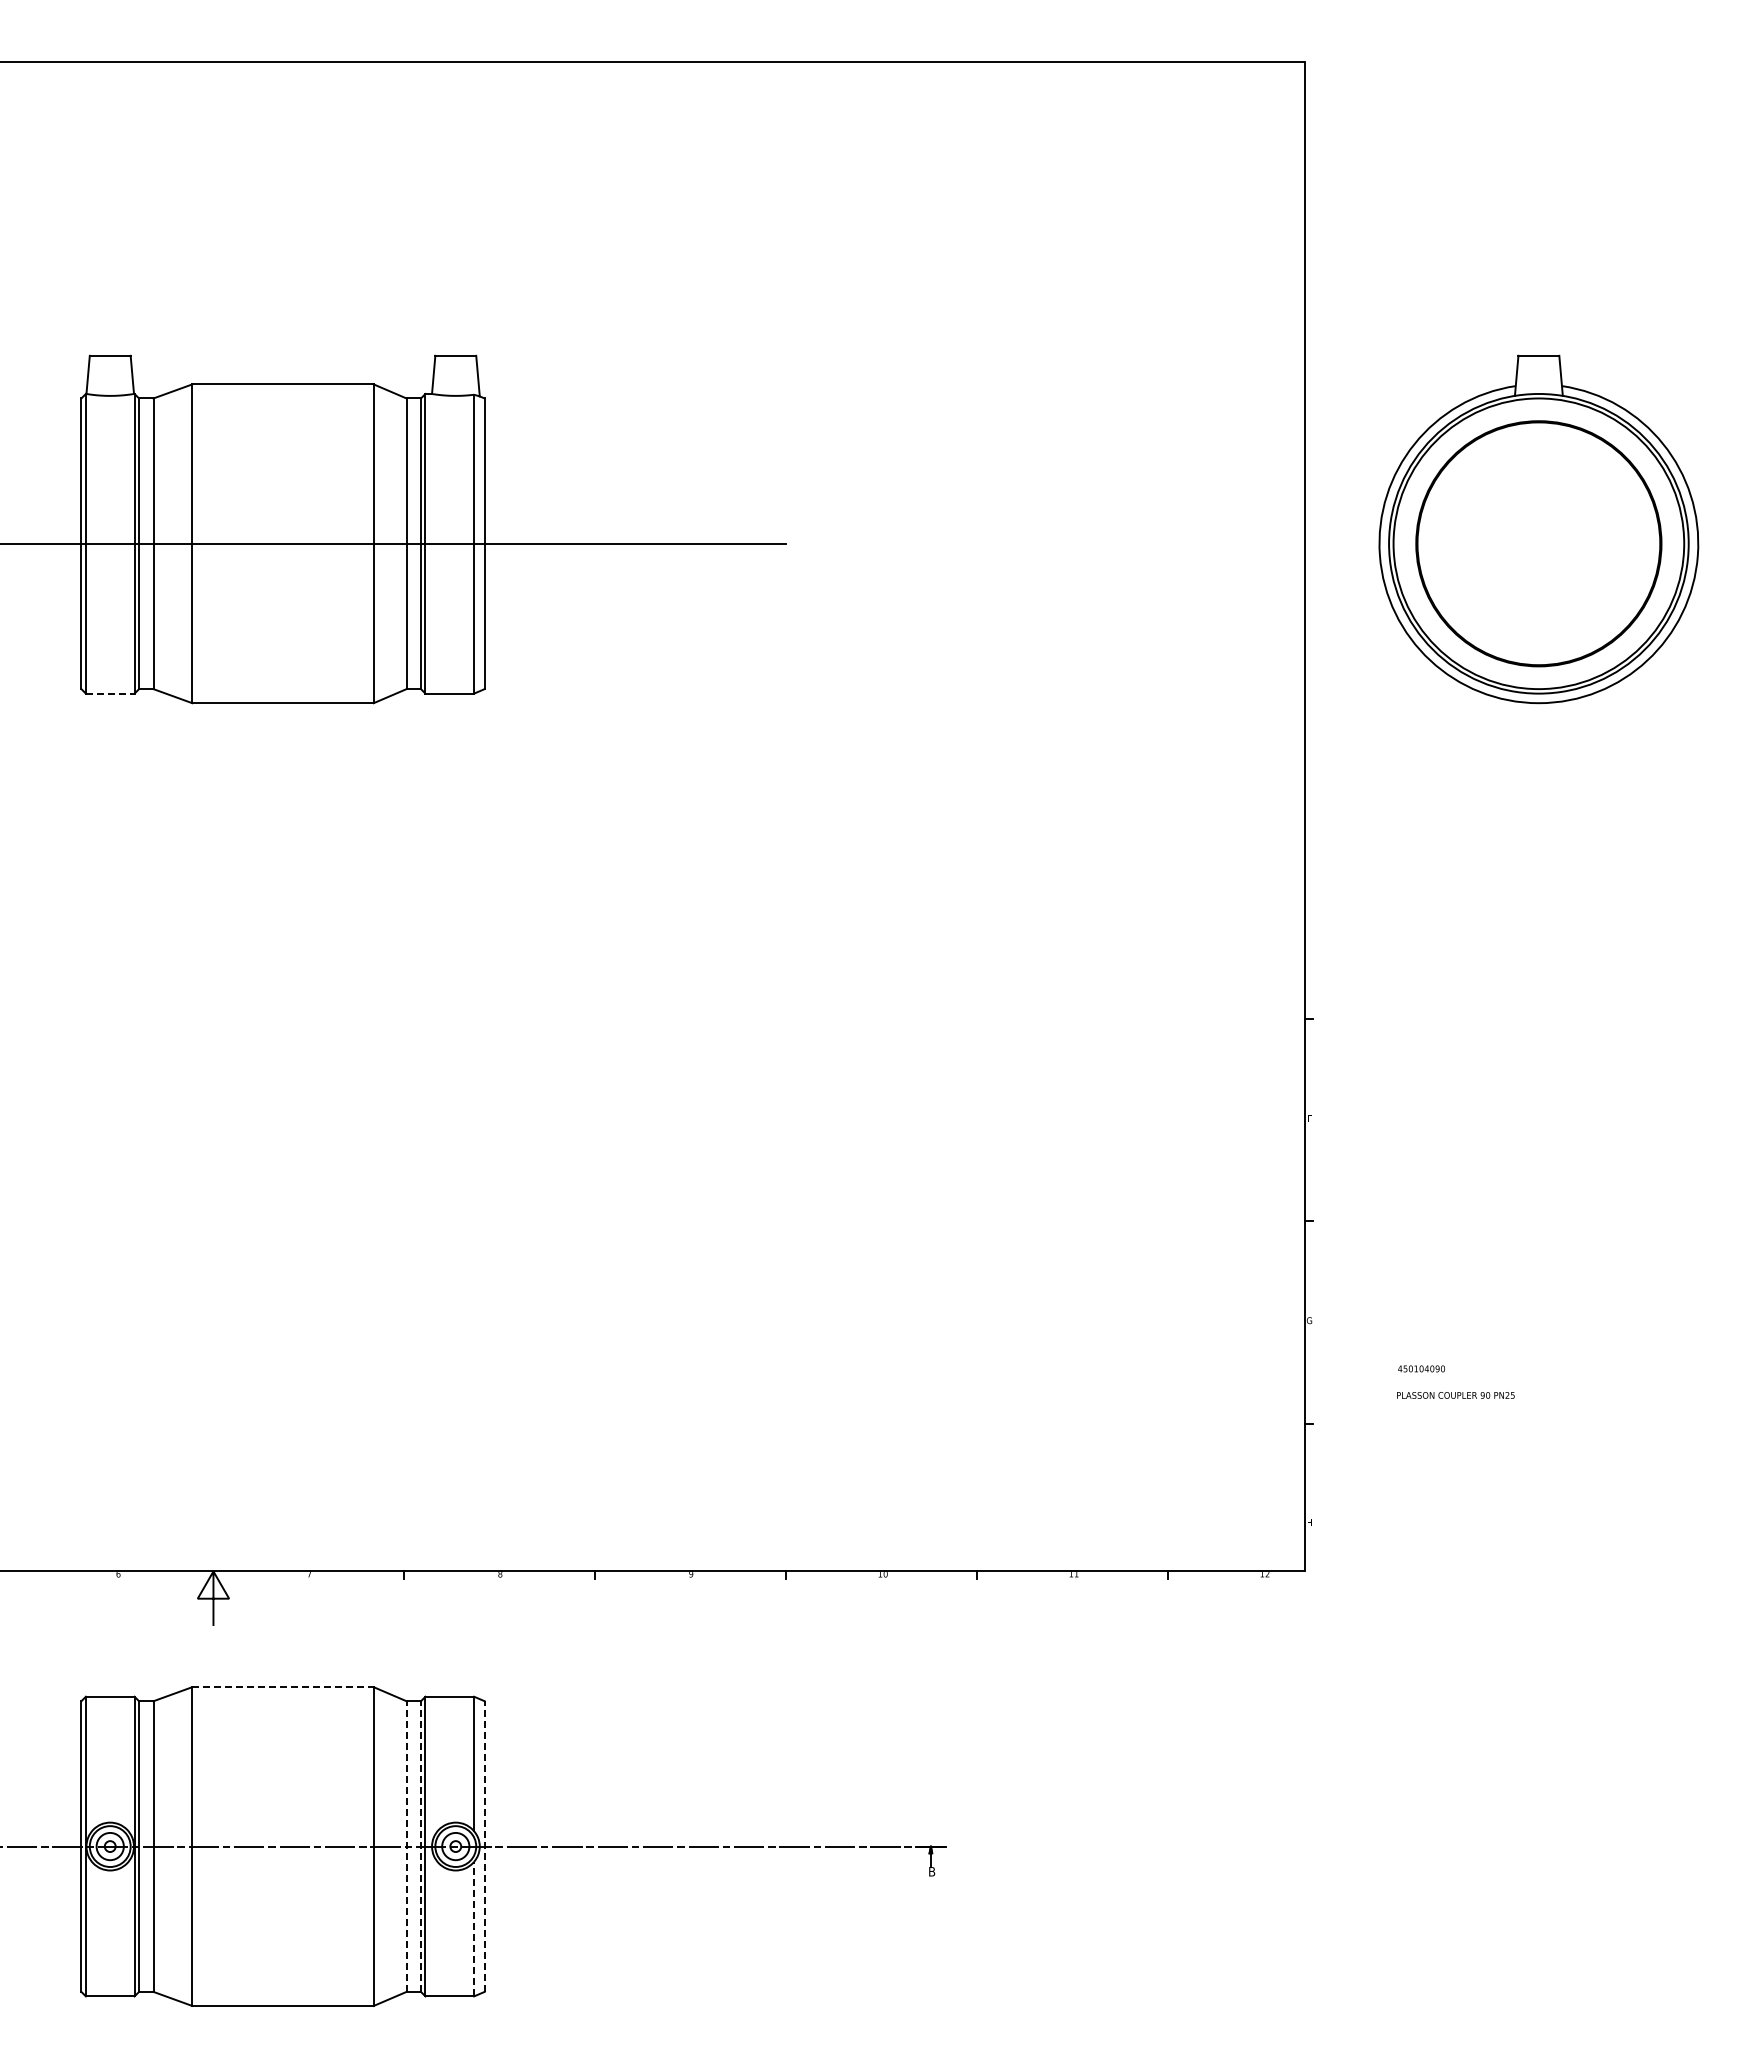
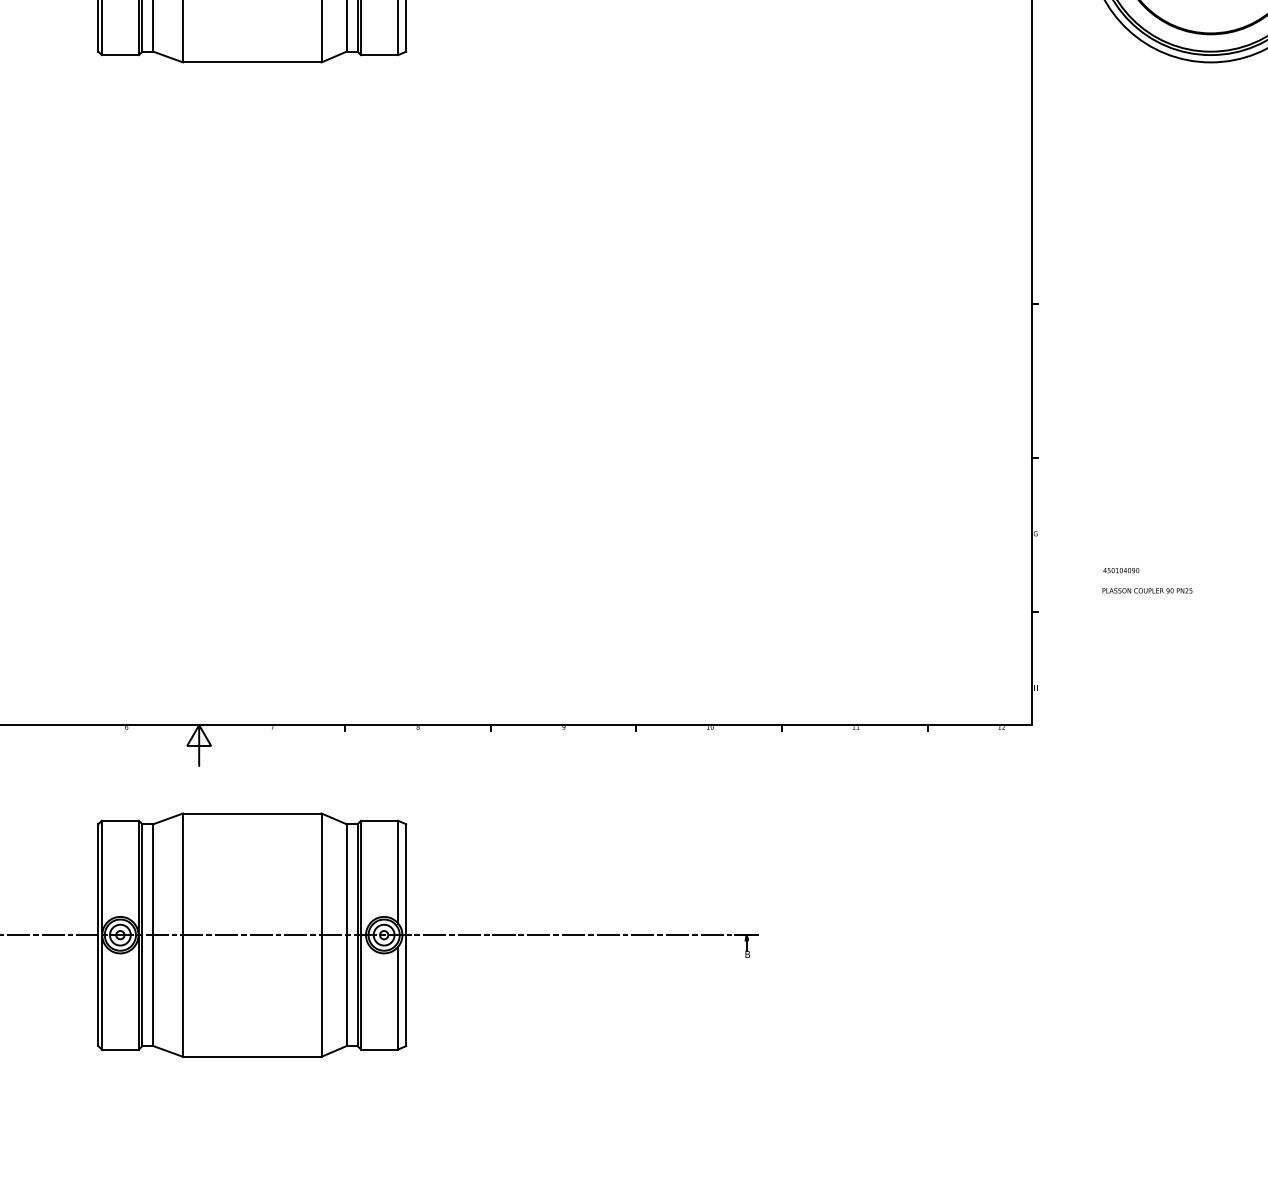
line: (110, 693) -> (120, 55), dashed -> solid
line: (283, 1687) -> (252, 813), dashed -> solid
line: (406, 1846) -> (346, 935), dashed -> solid
line: (420, 1846) -> (357, 935), dashed -> solid
line: (484, 1846) -> (406, 935), dashed -> solid
line: (474, 1928) -> (398, 997), dashed -> solid

